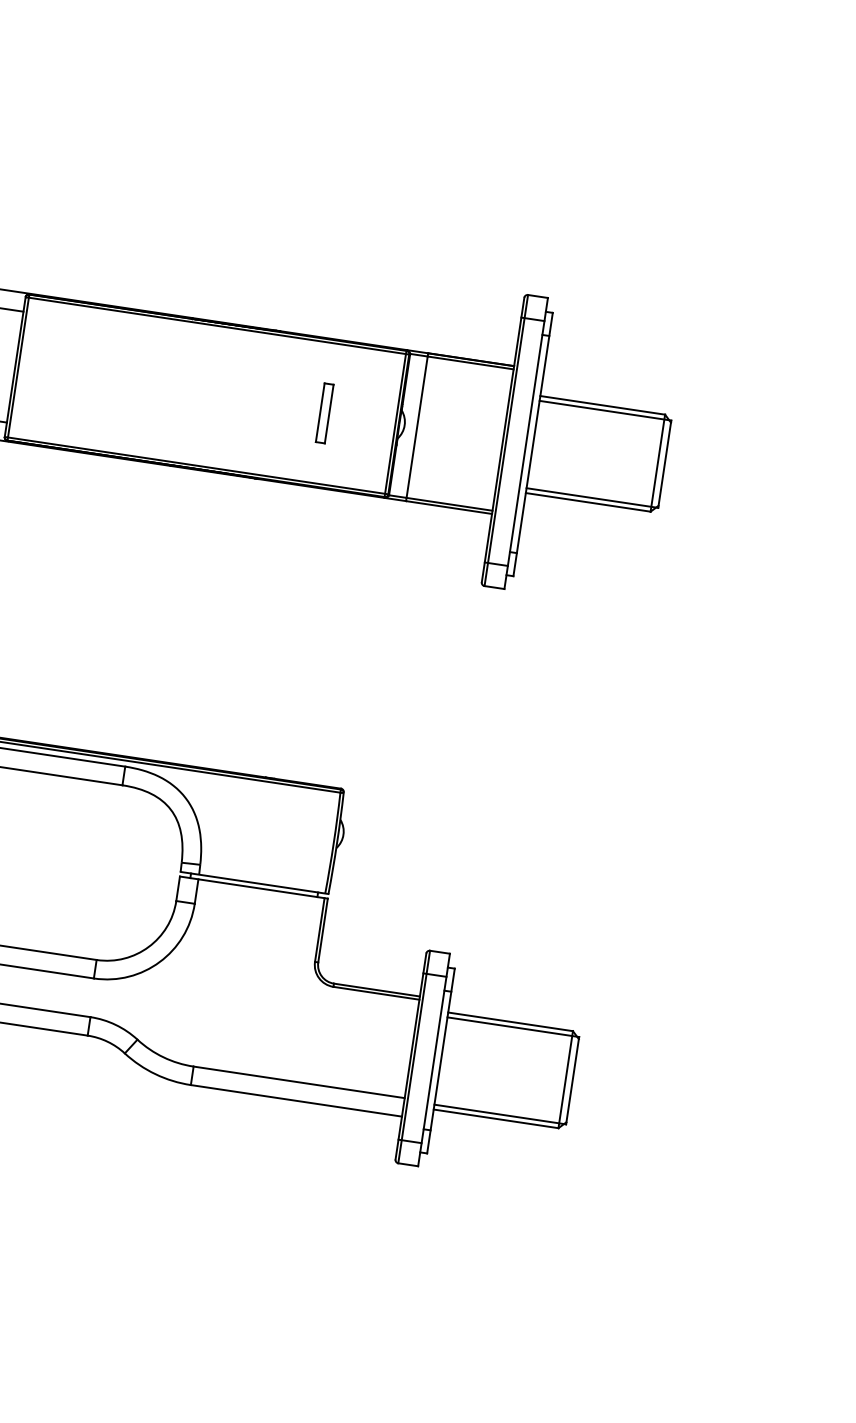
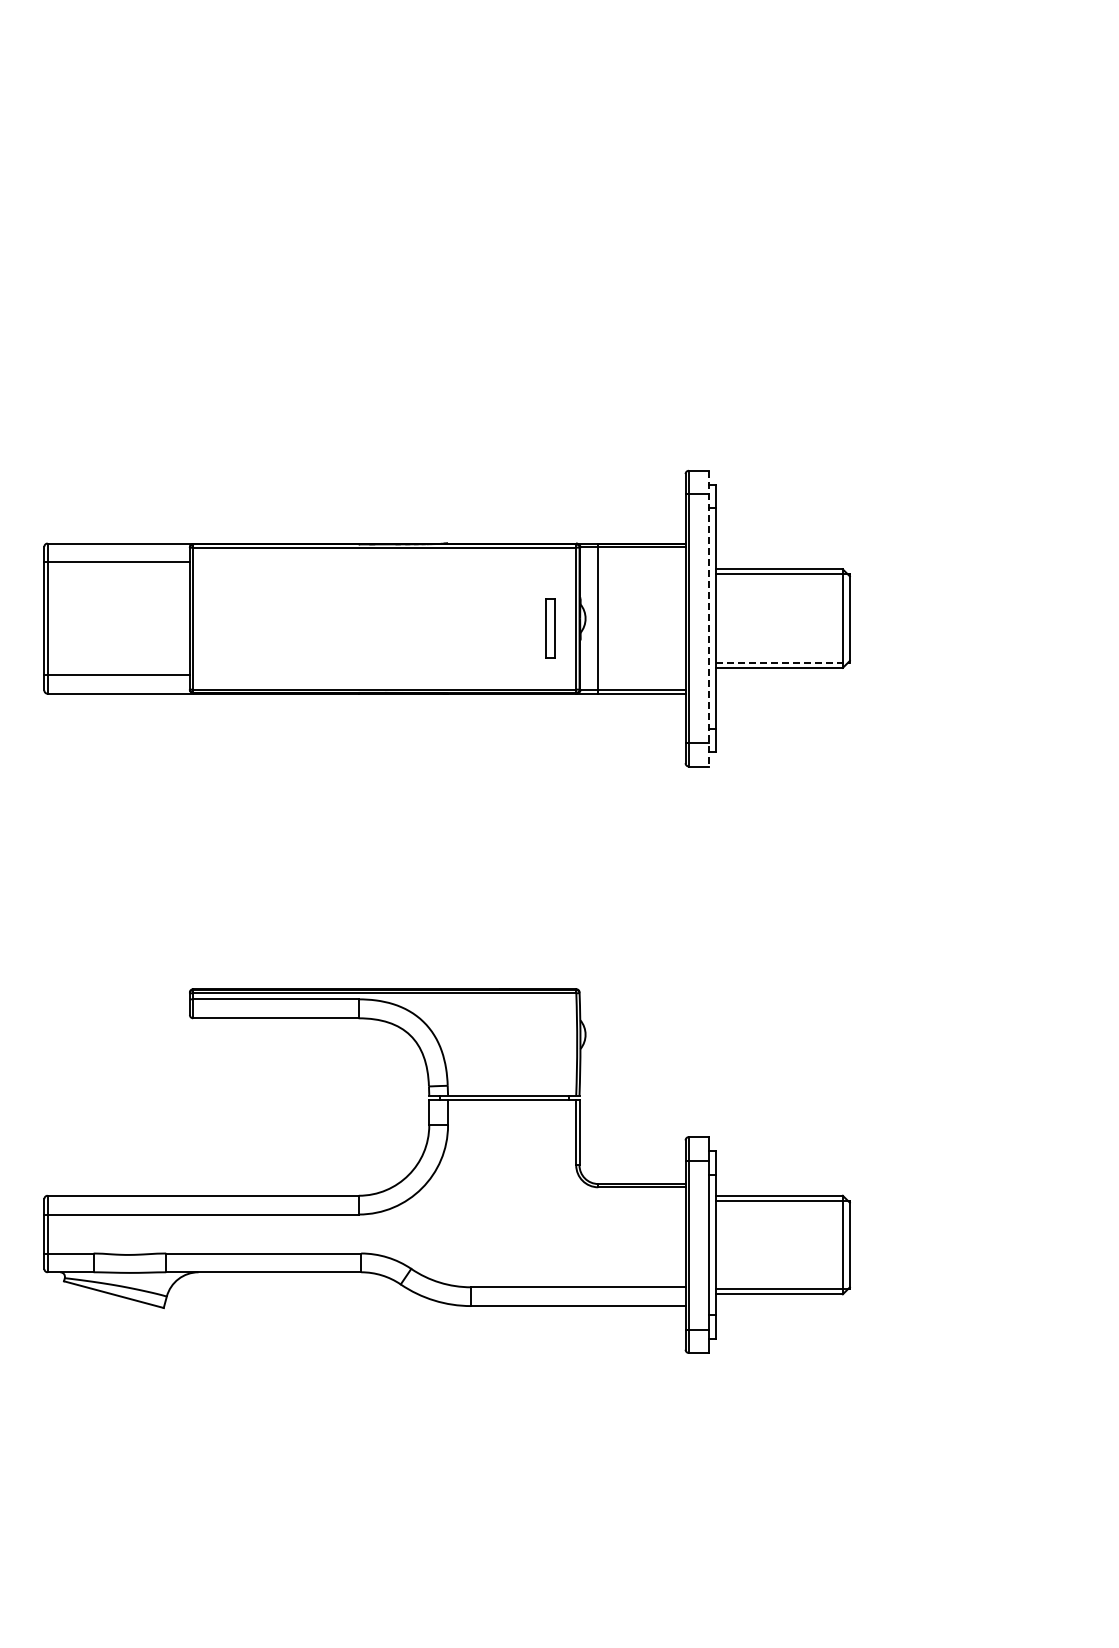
part: (324, 413) -> (550, 628), moved
line: (526, 443) -> (709, 618), solid -> dashed
line: (592, 498) -> (783, 663), solid -> dashed

